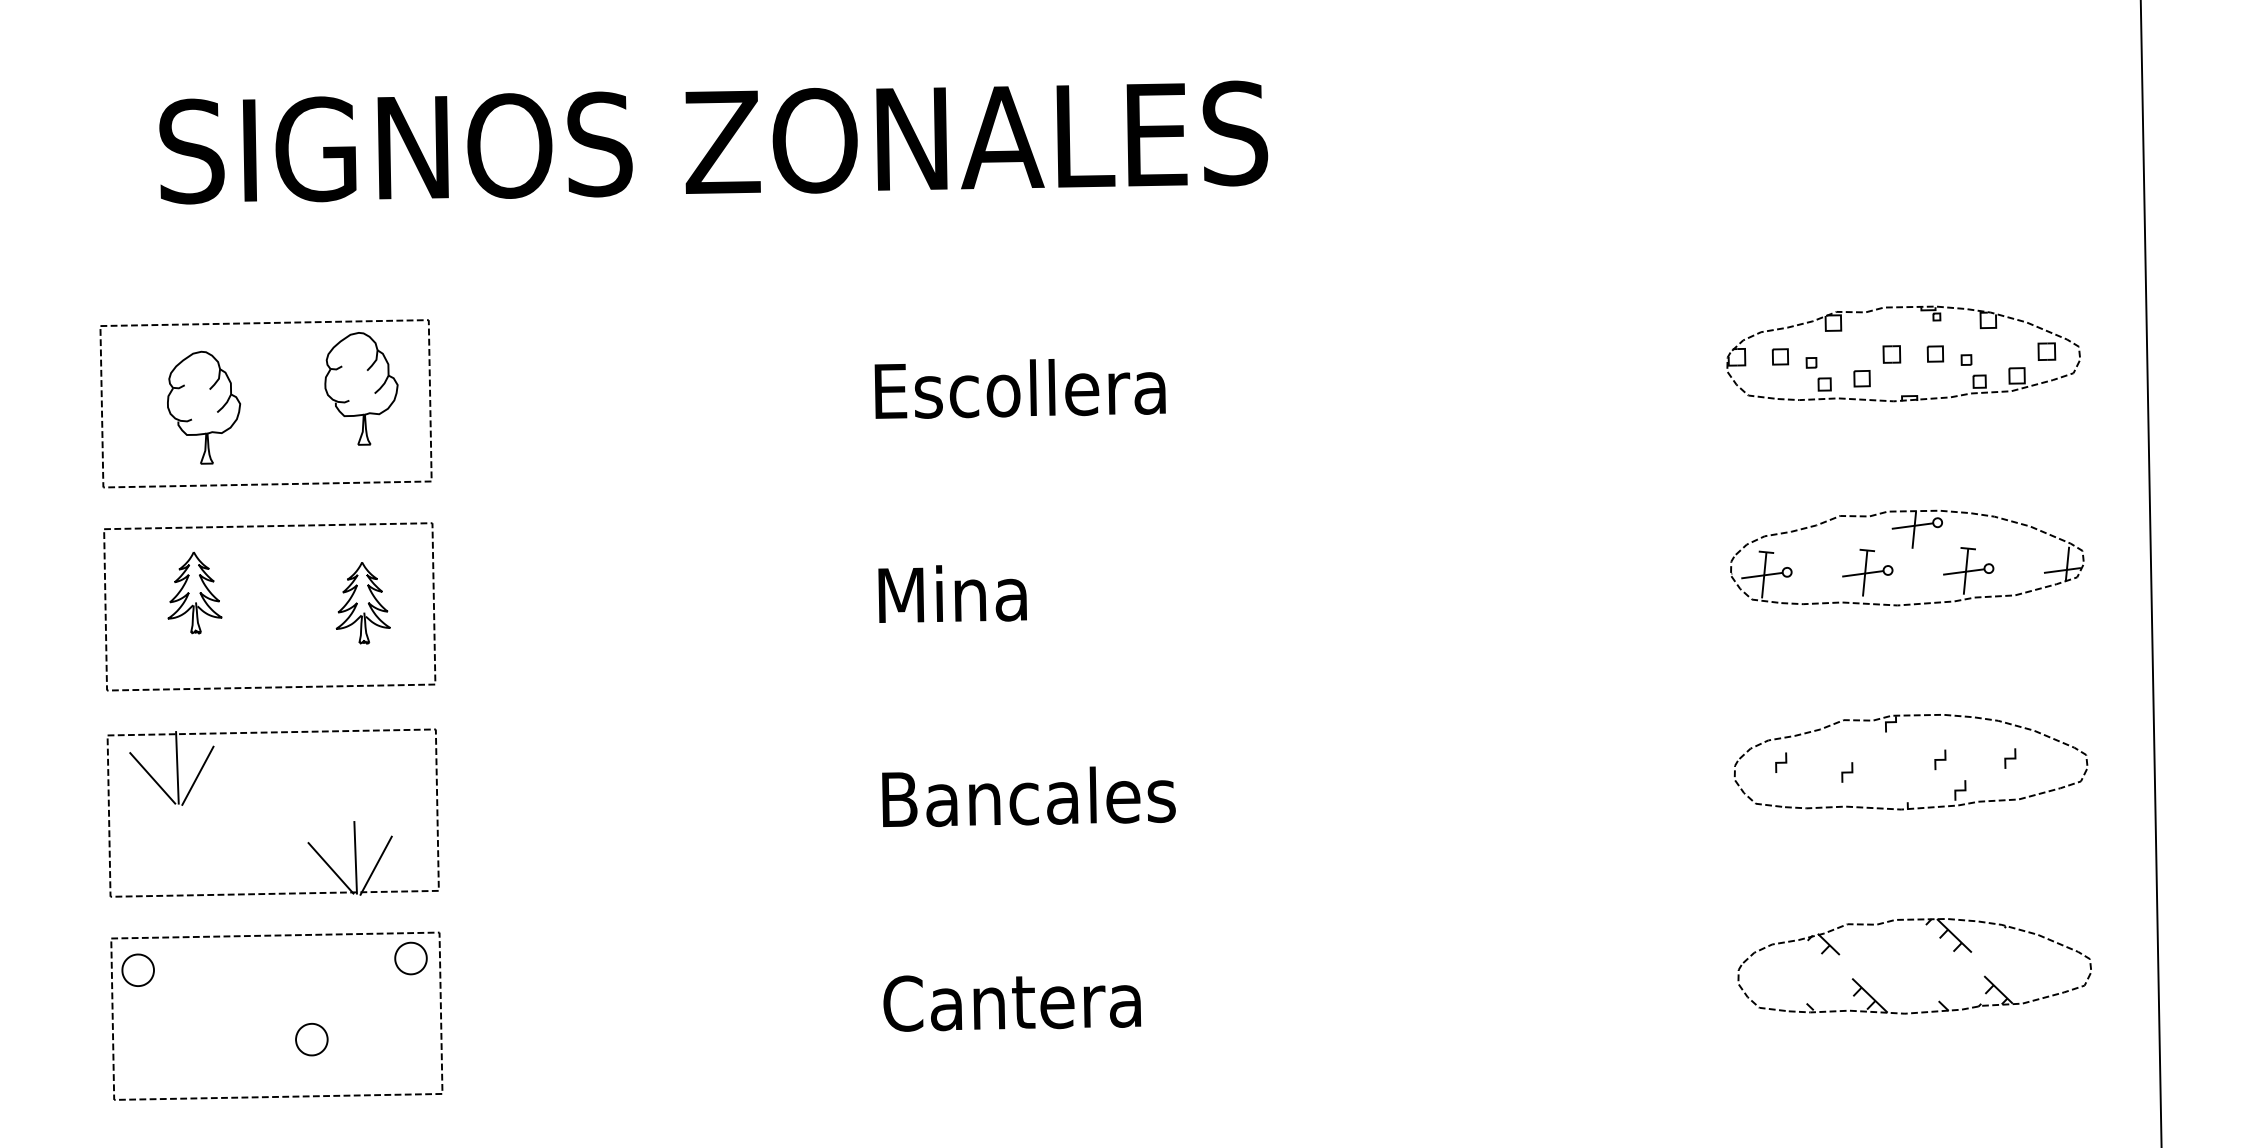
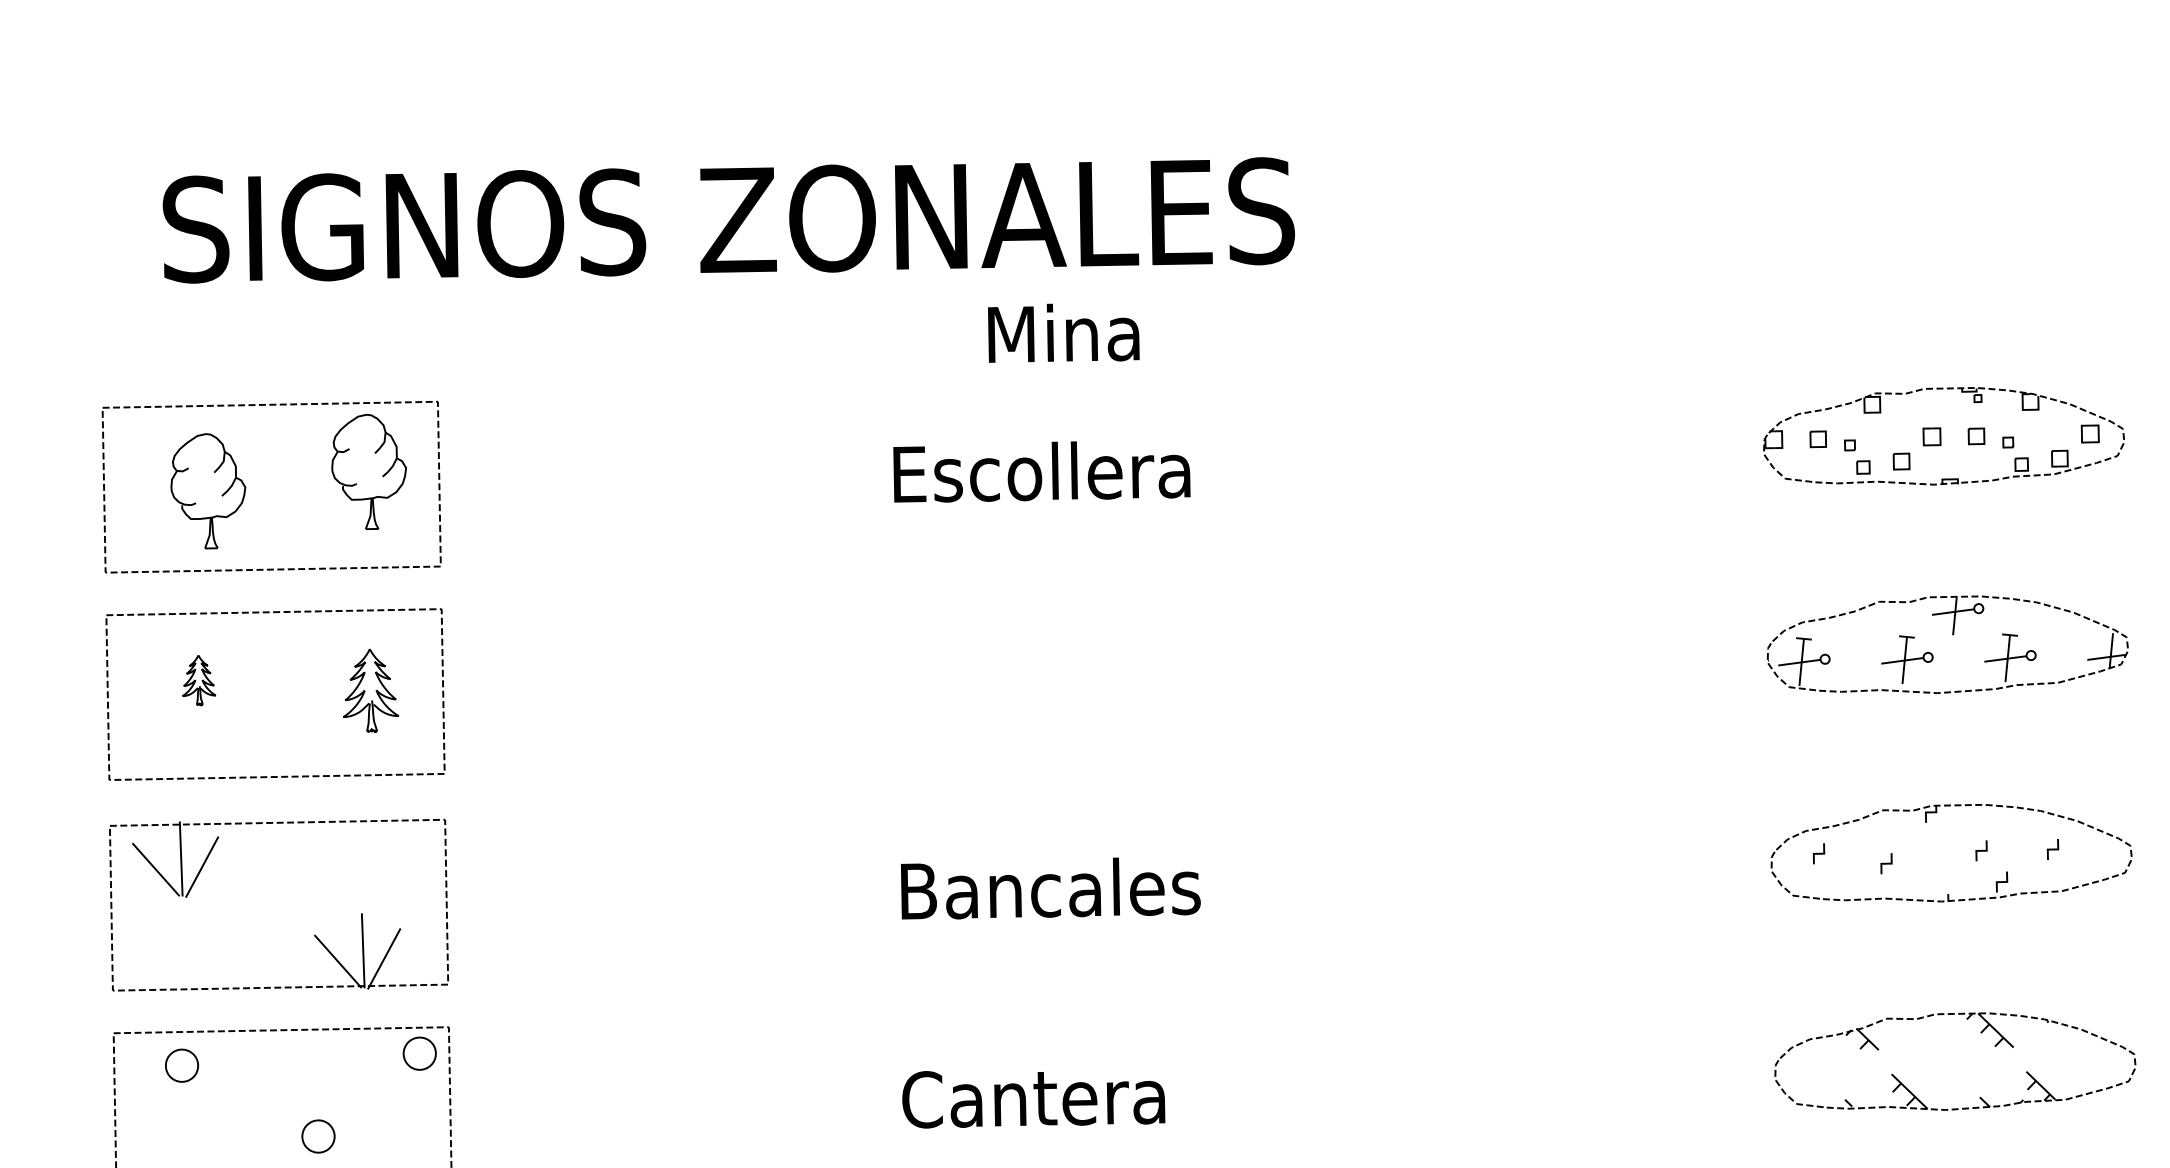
part: (194, 592) -> (198, 679), size x0.6
text: (952, 593) -> (1063, 332), moved
part: (137, 969) -> (181, 1064), moved

